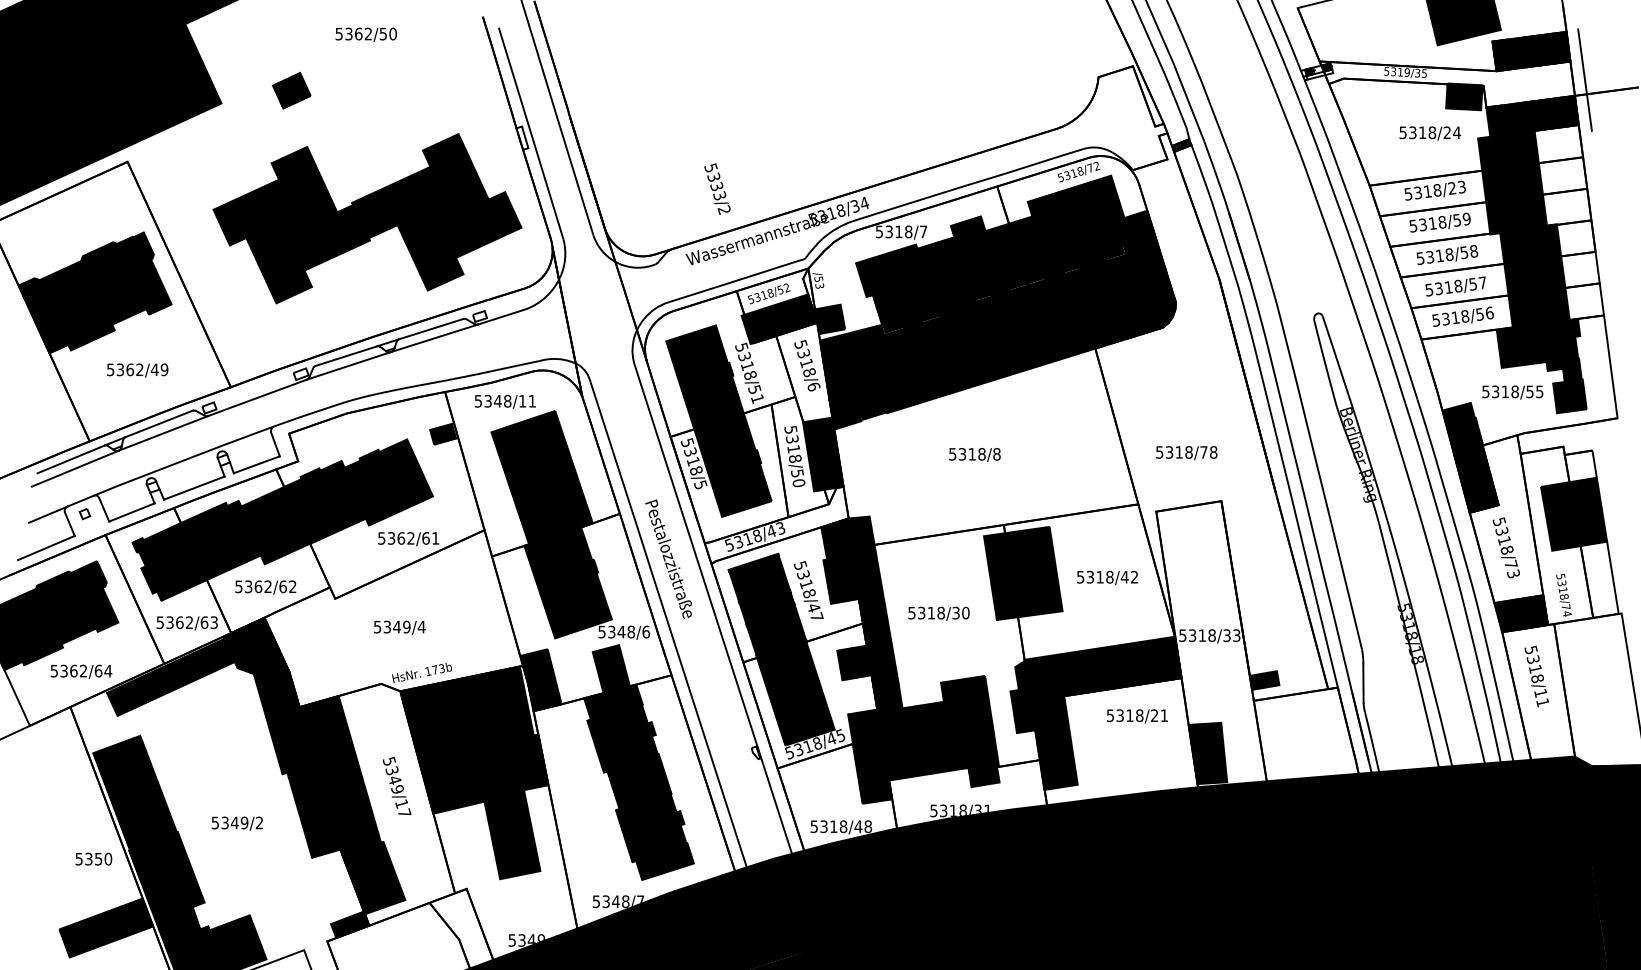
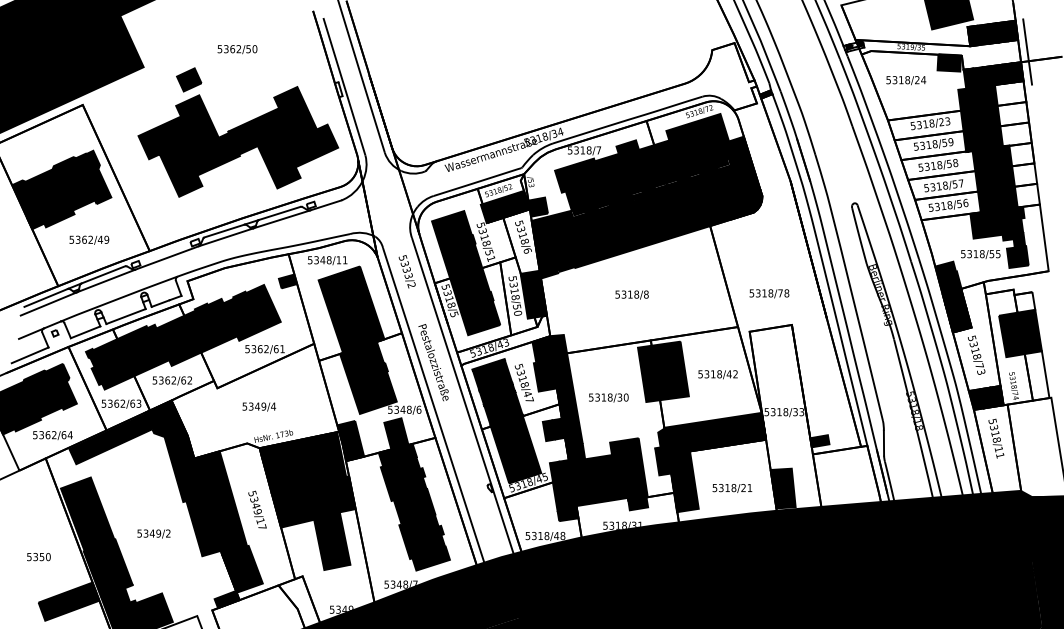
text: (366, 34) -> (237, 49), moved
part: (292, 90) -> (189, 79), moved
text: (1430, 133) -> (906, 80), moved
text: (716, 188) -> (406, 271), moved
text: (1137, 716) -> (732, 488), moved
text: (93, 859) -> (38, 557), moved

